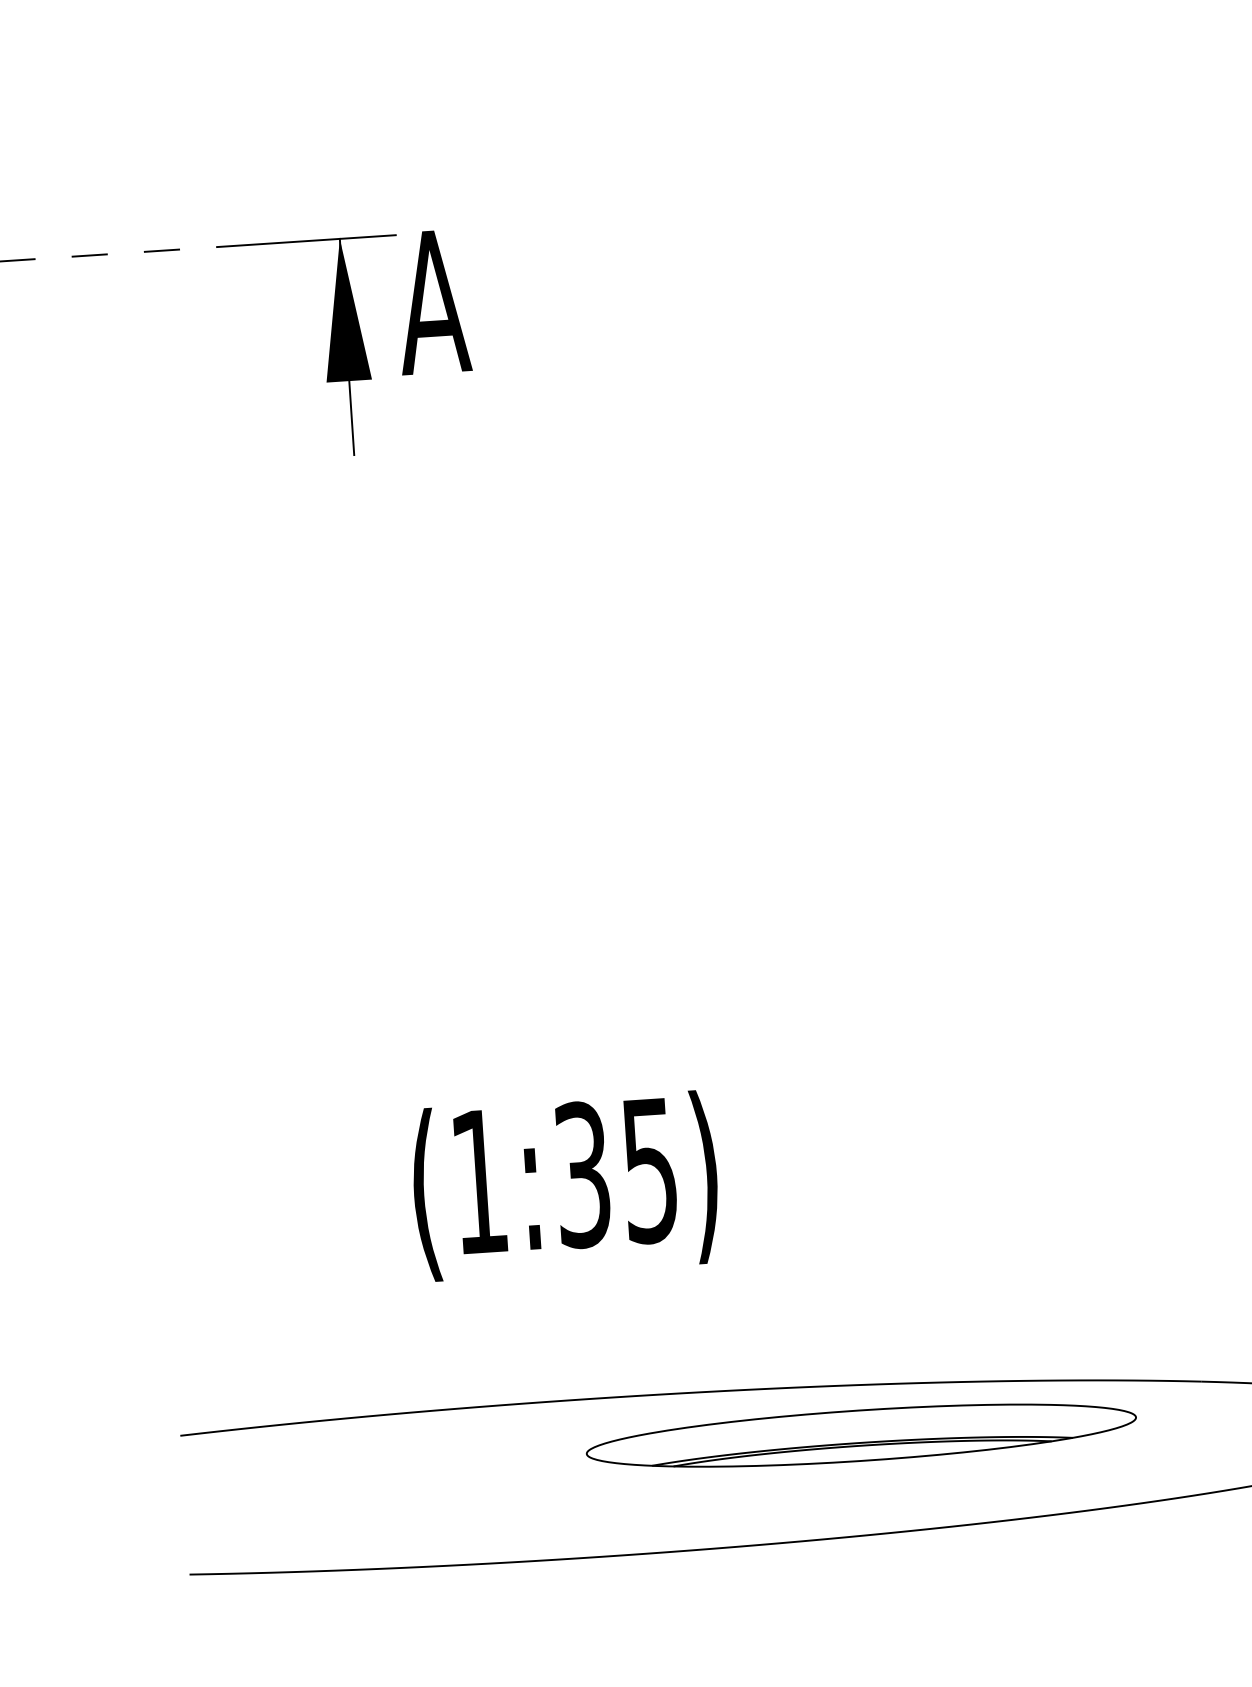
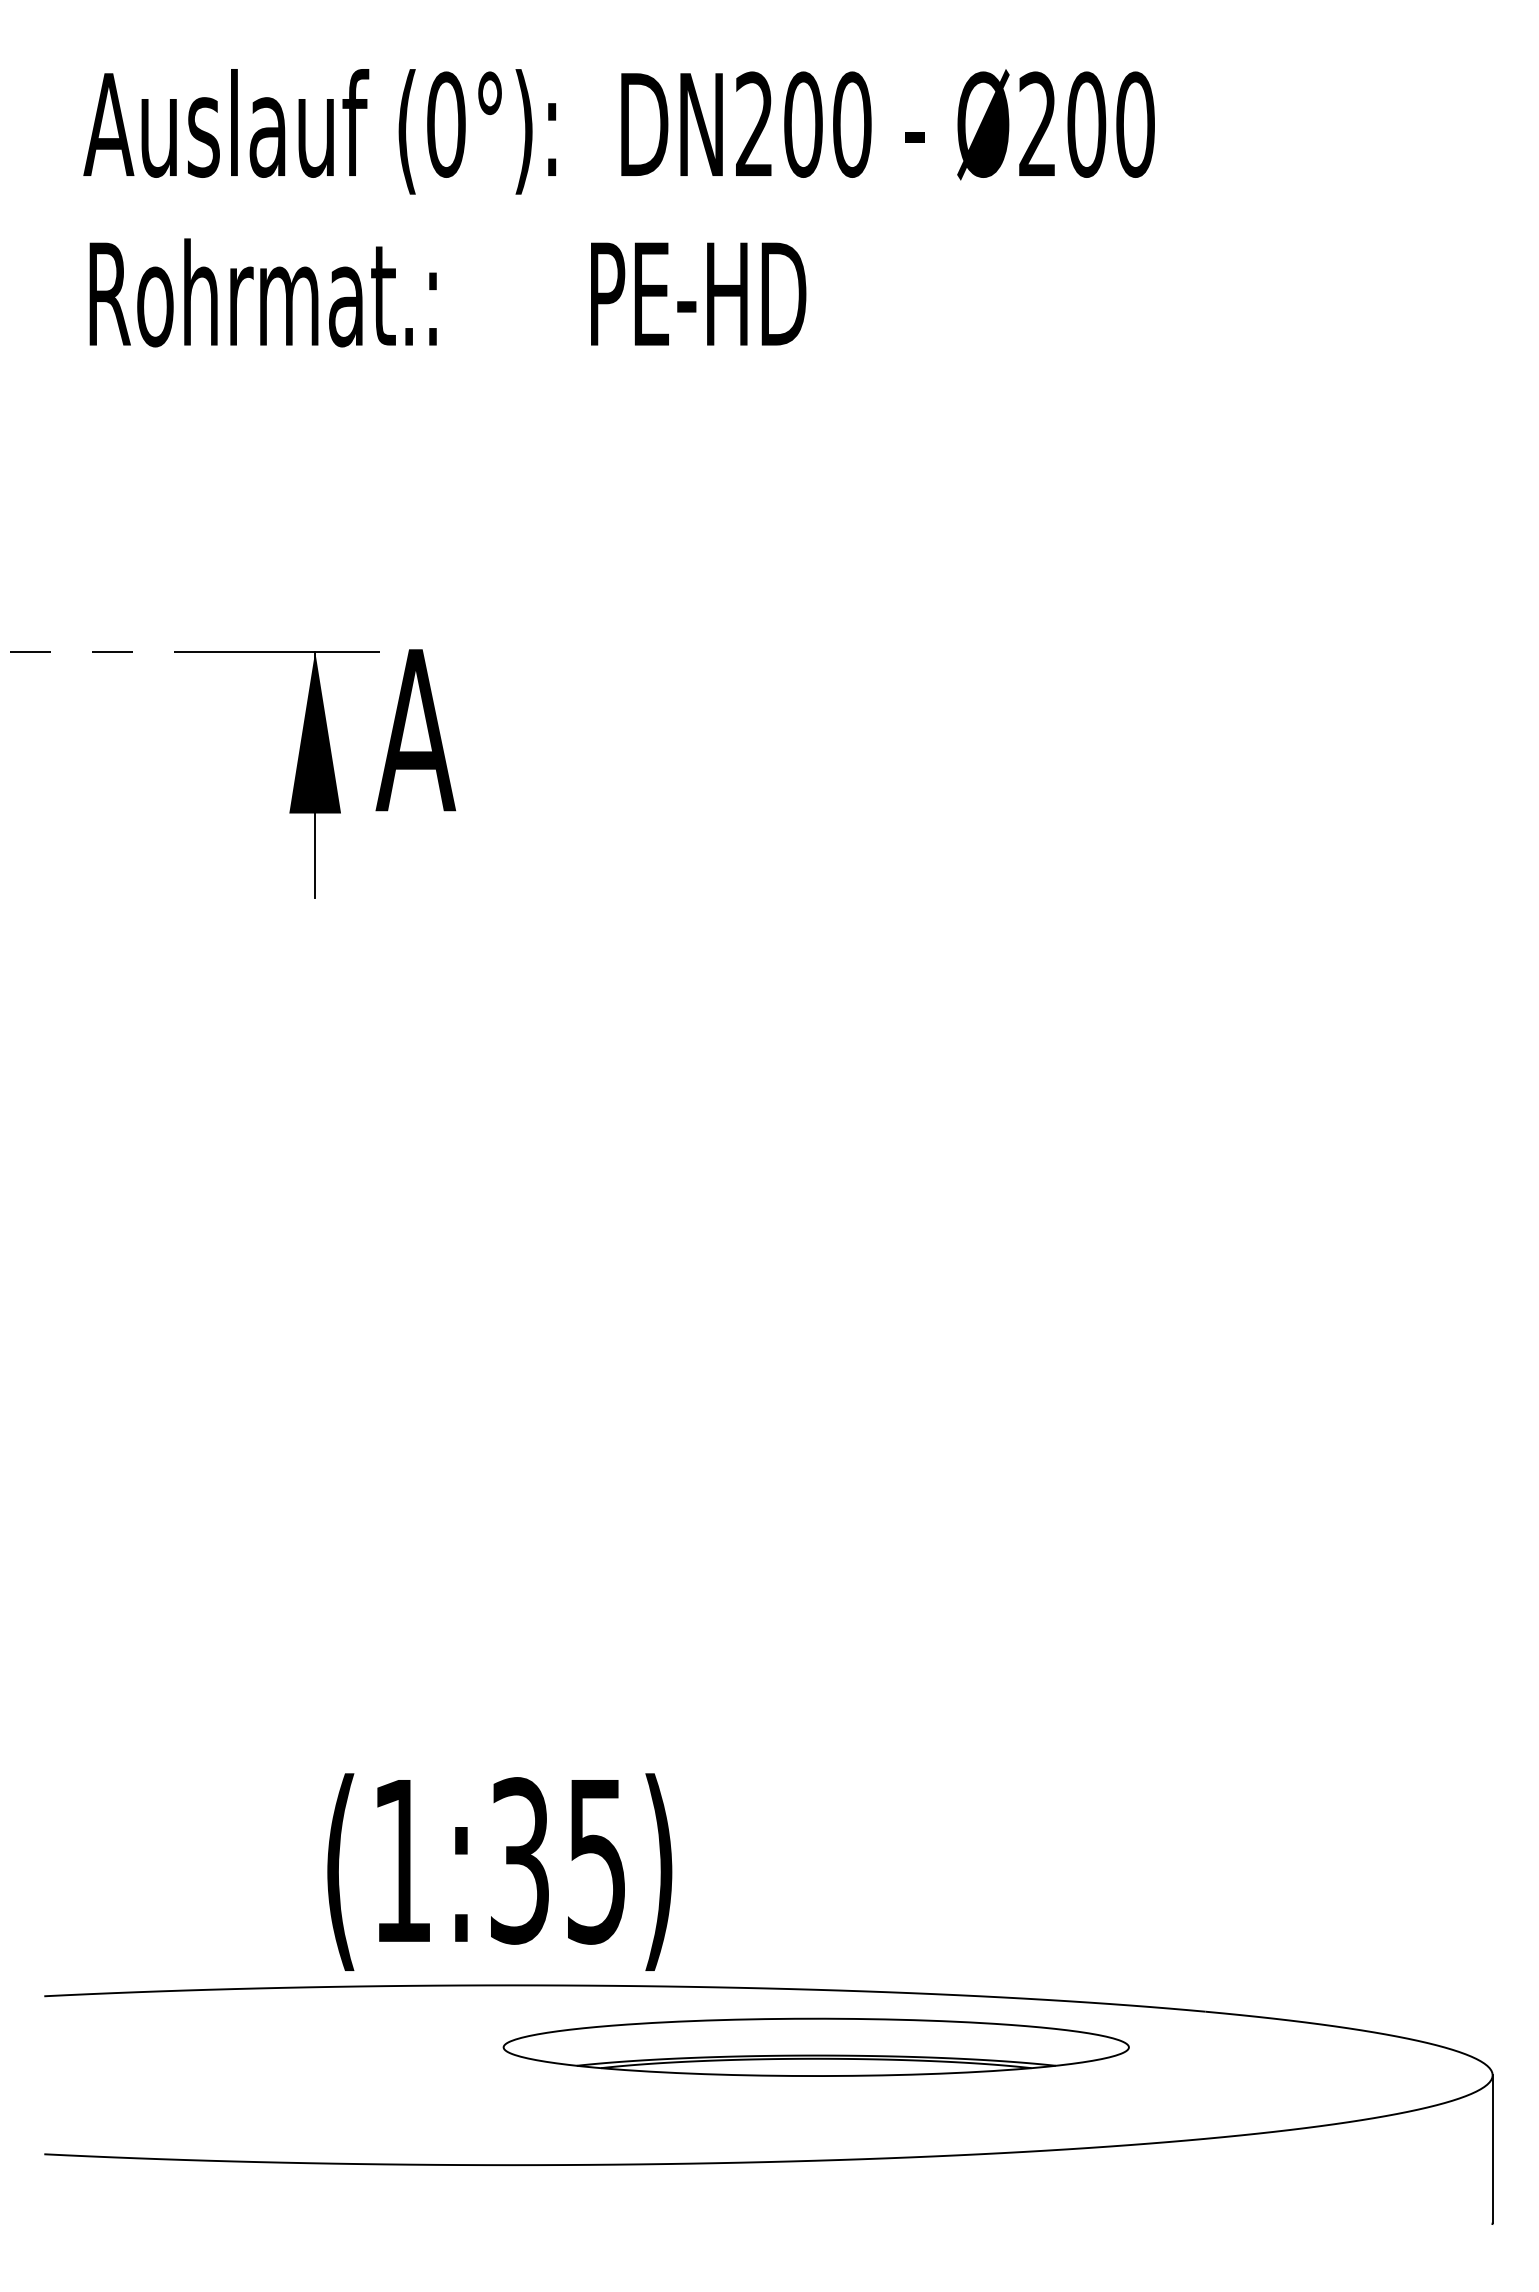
text: (565, 1185) -> (499, 1871), moved

